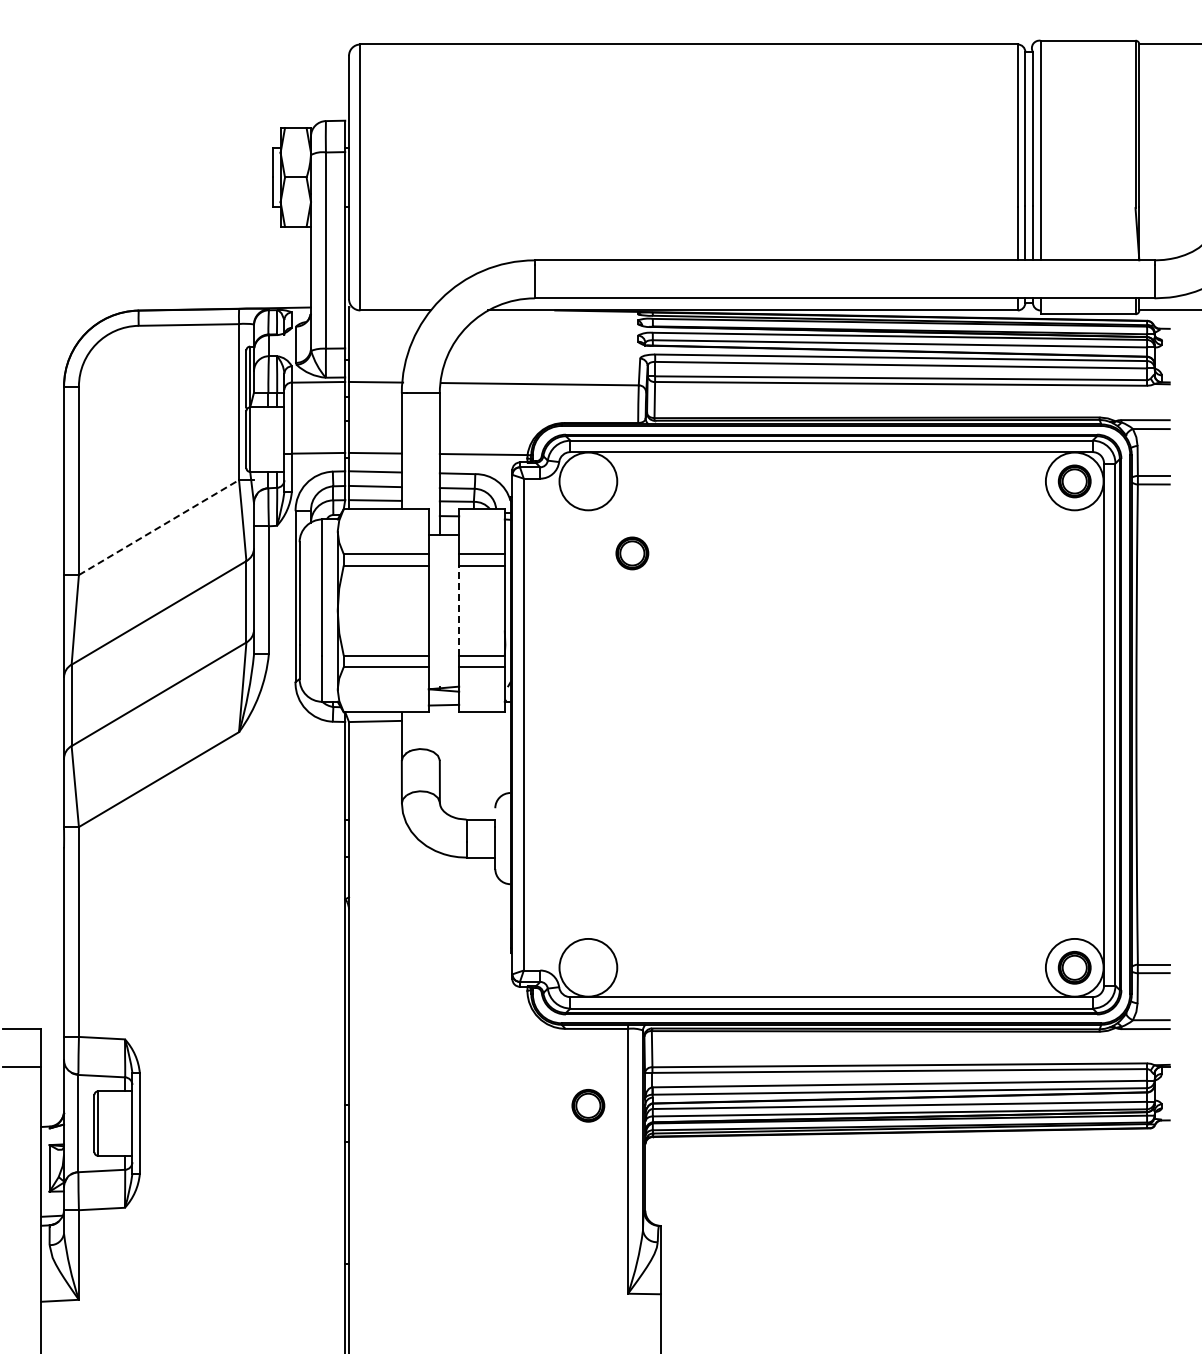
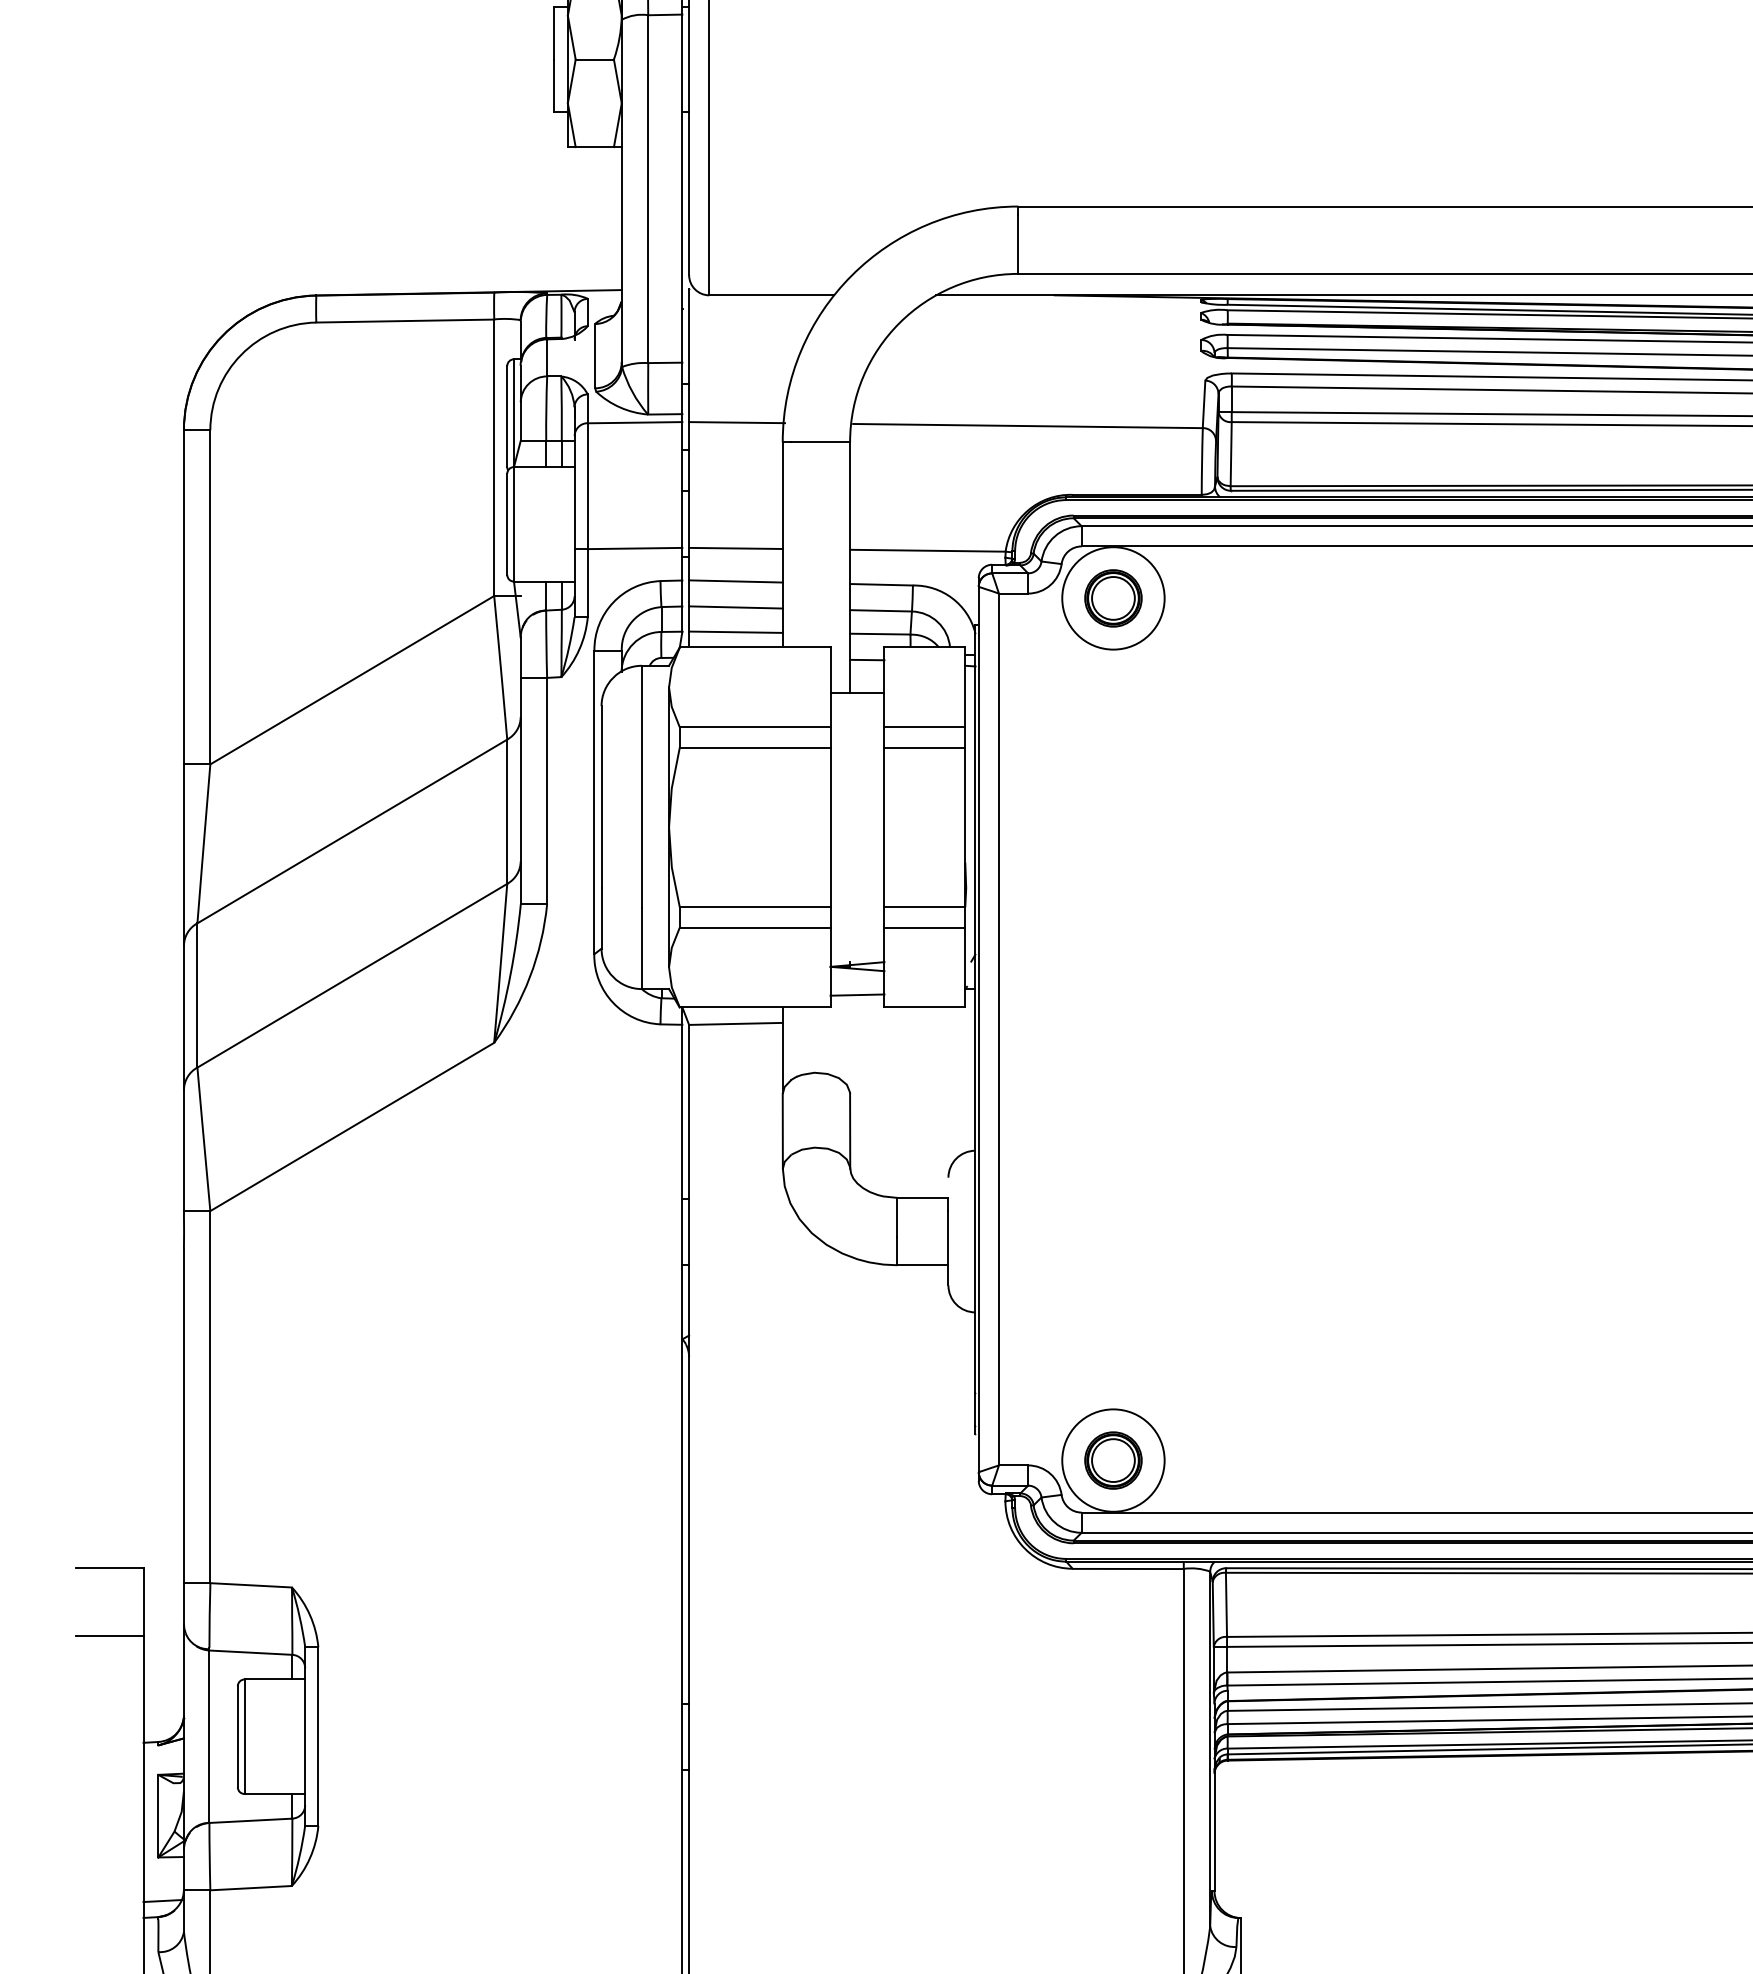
line: (159, 527) -> (353, 680), dashed -> solid
part: (632, 553) -> (1113, 598), moved
line: (459, 610) -> (884, 827), dashed -> solid
part: (588, 1105) -> (1113, 1460), moved

